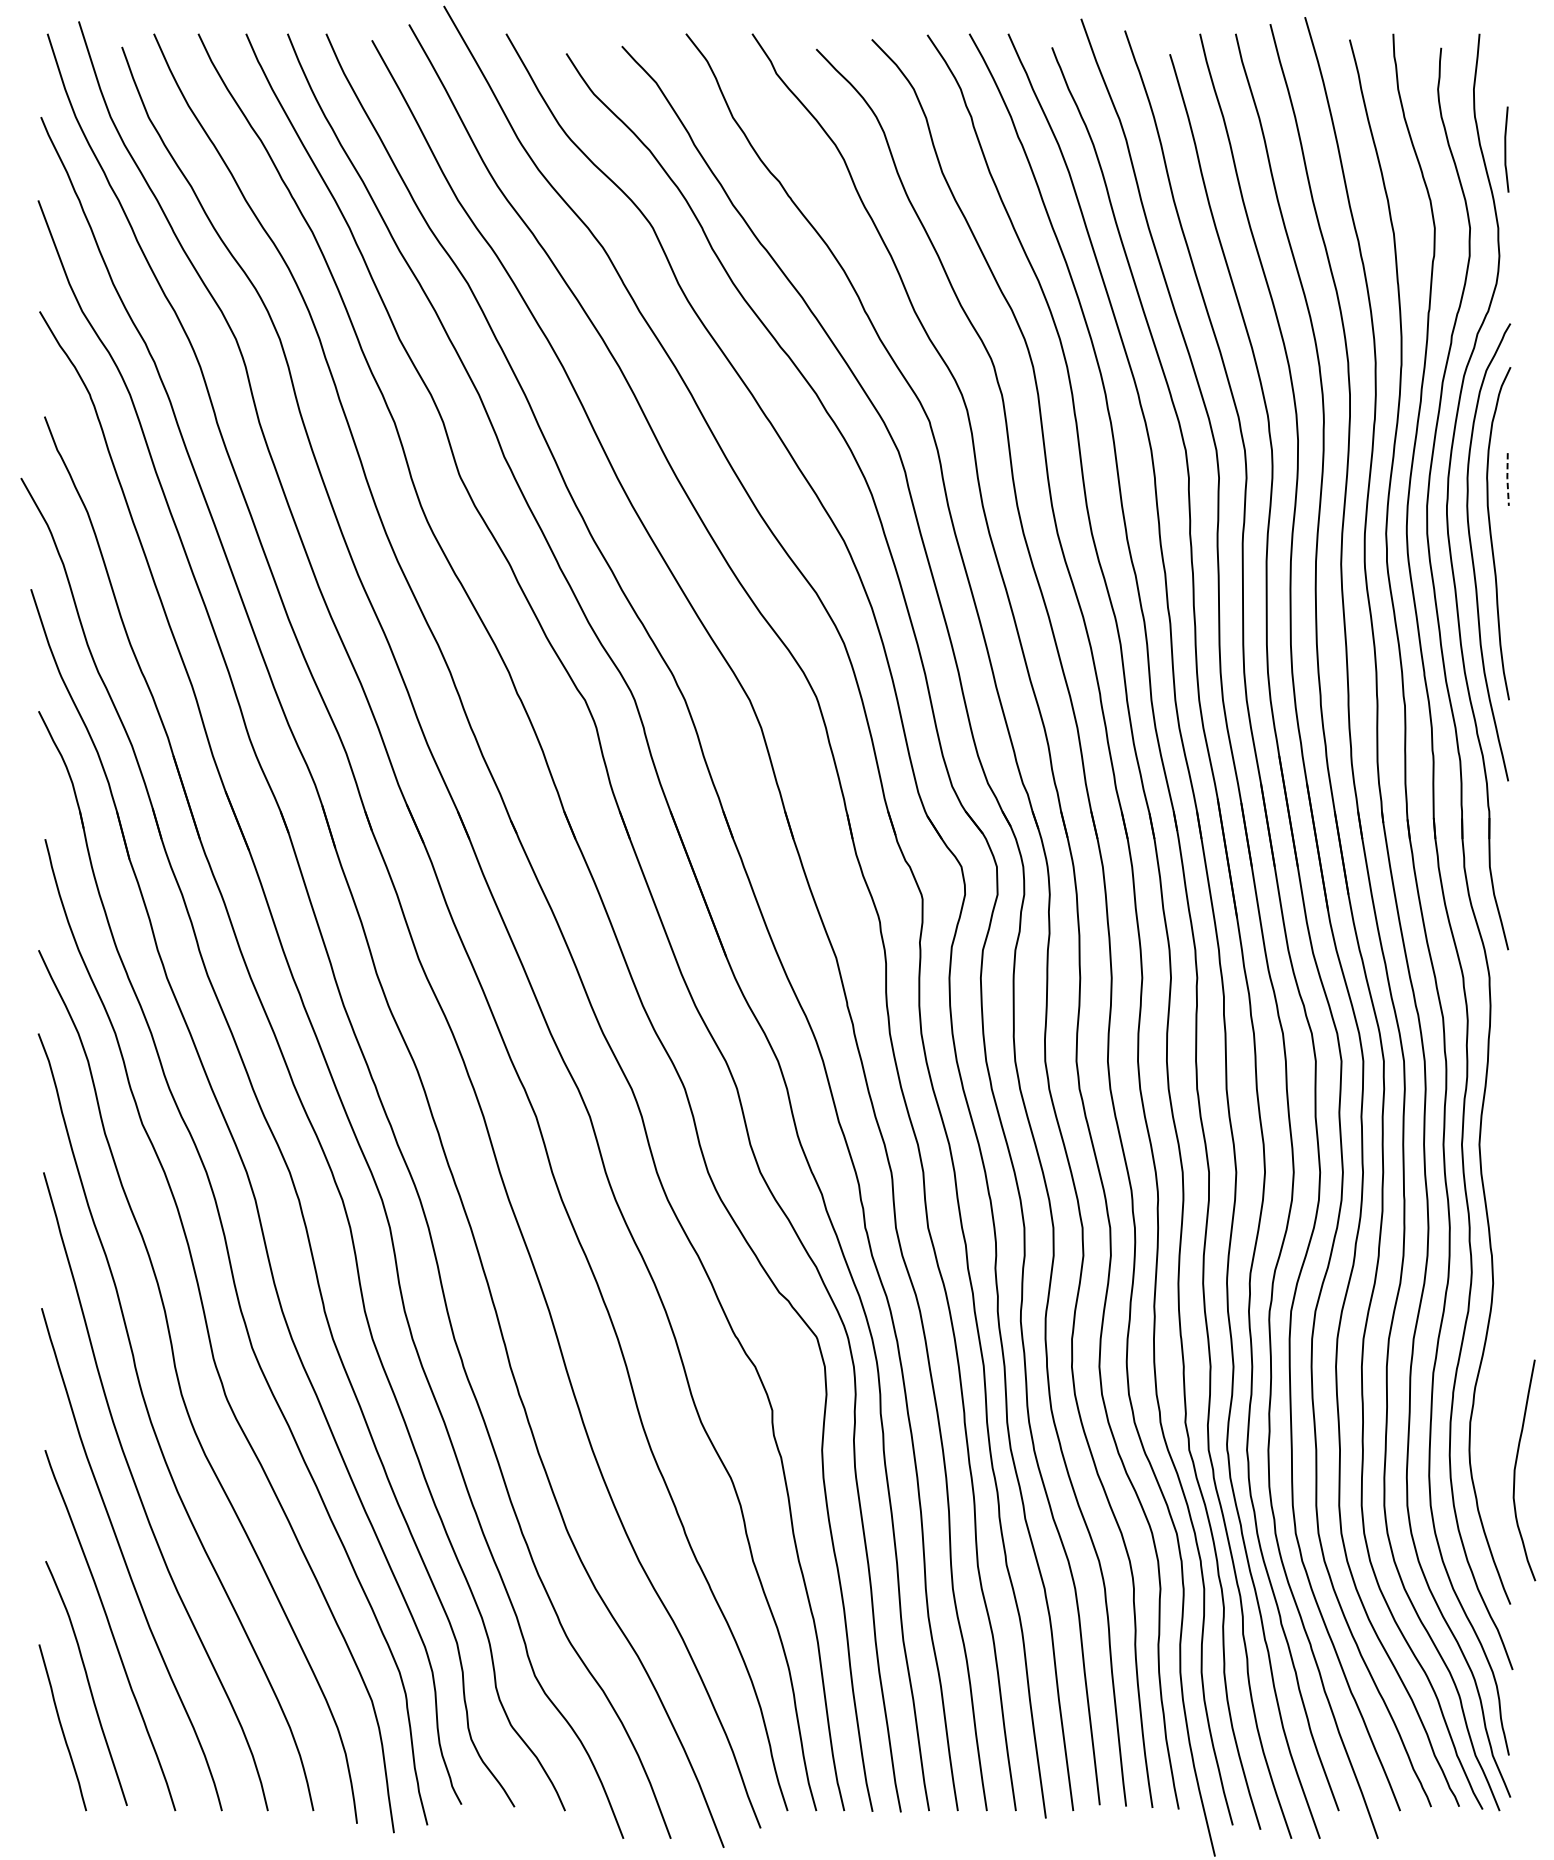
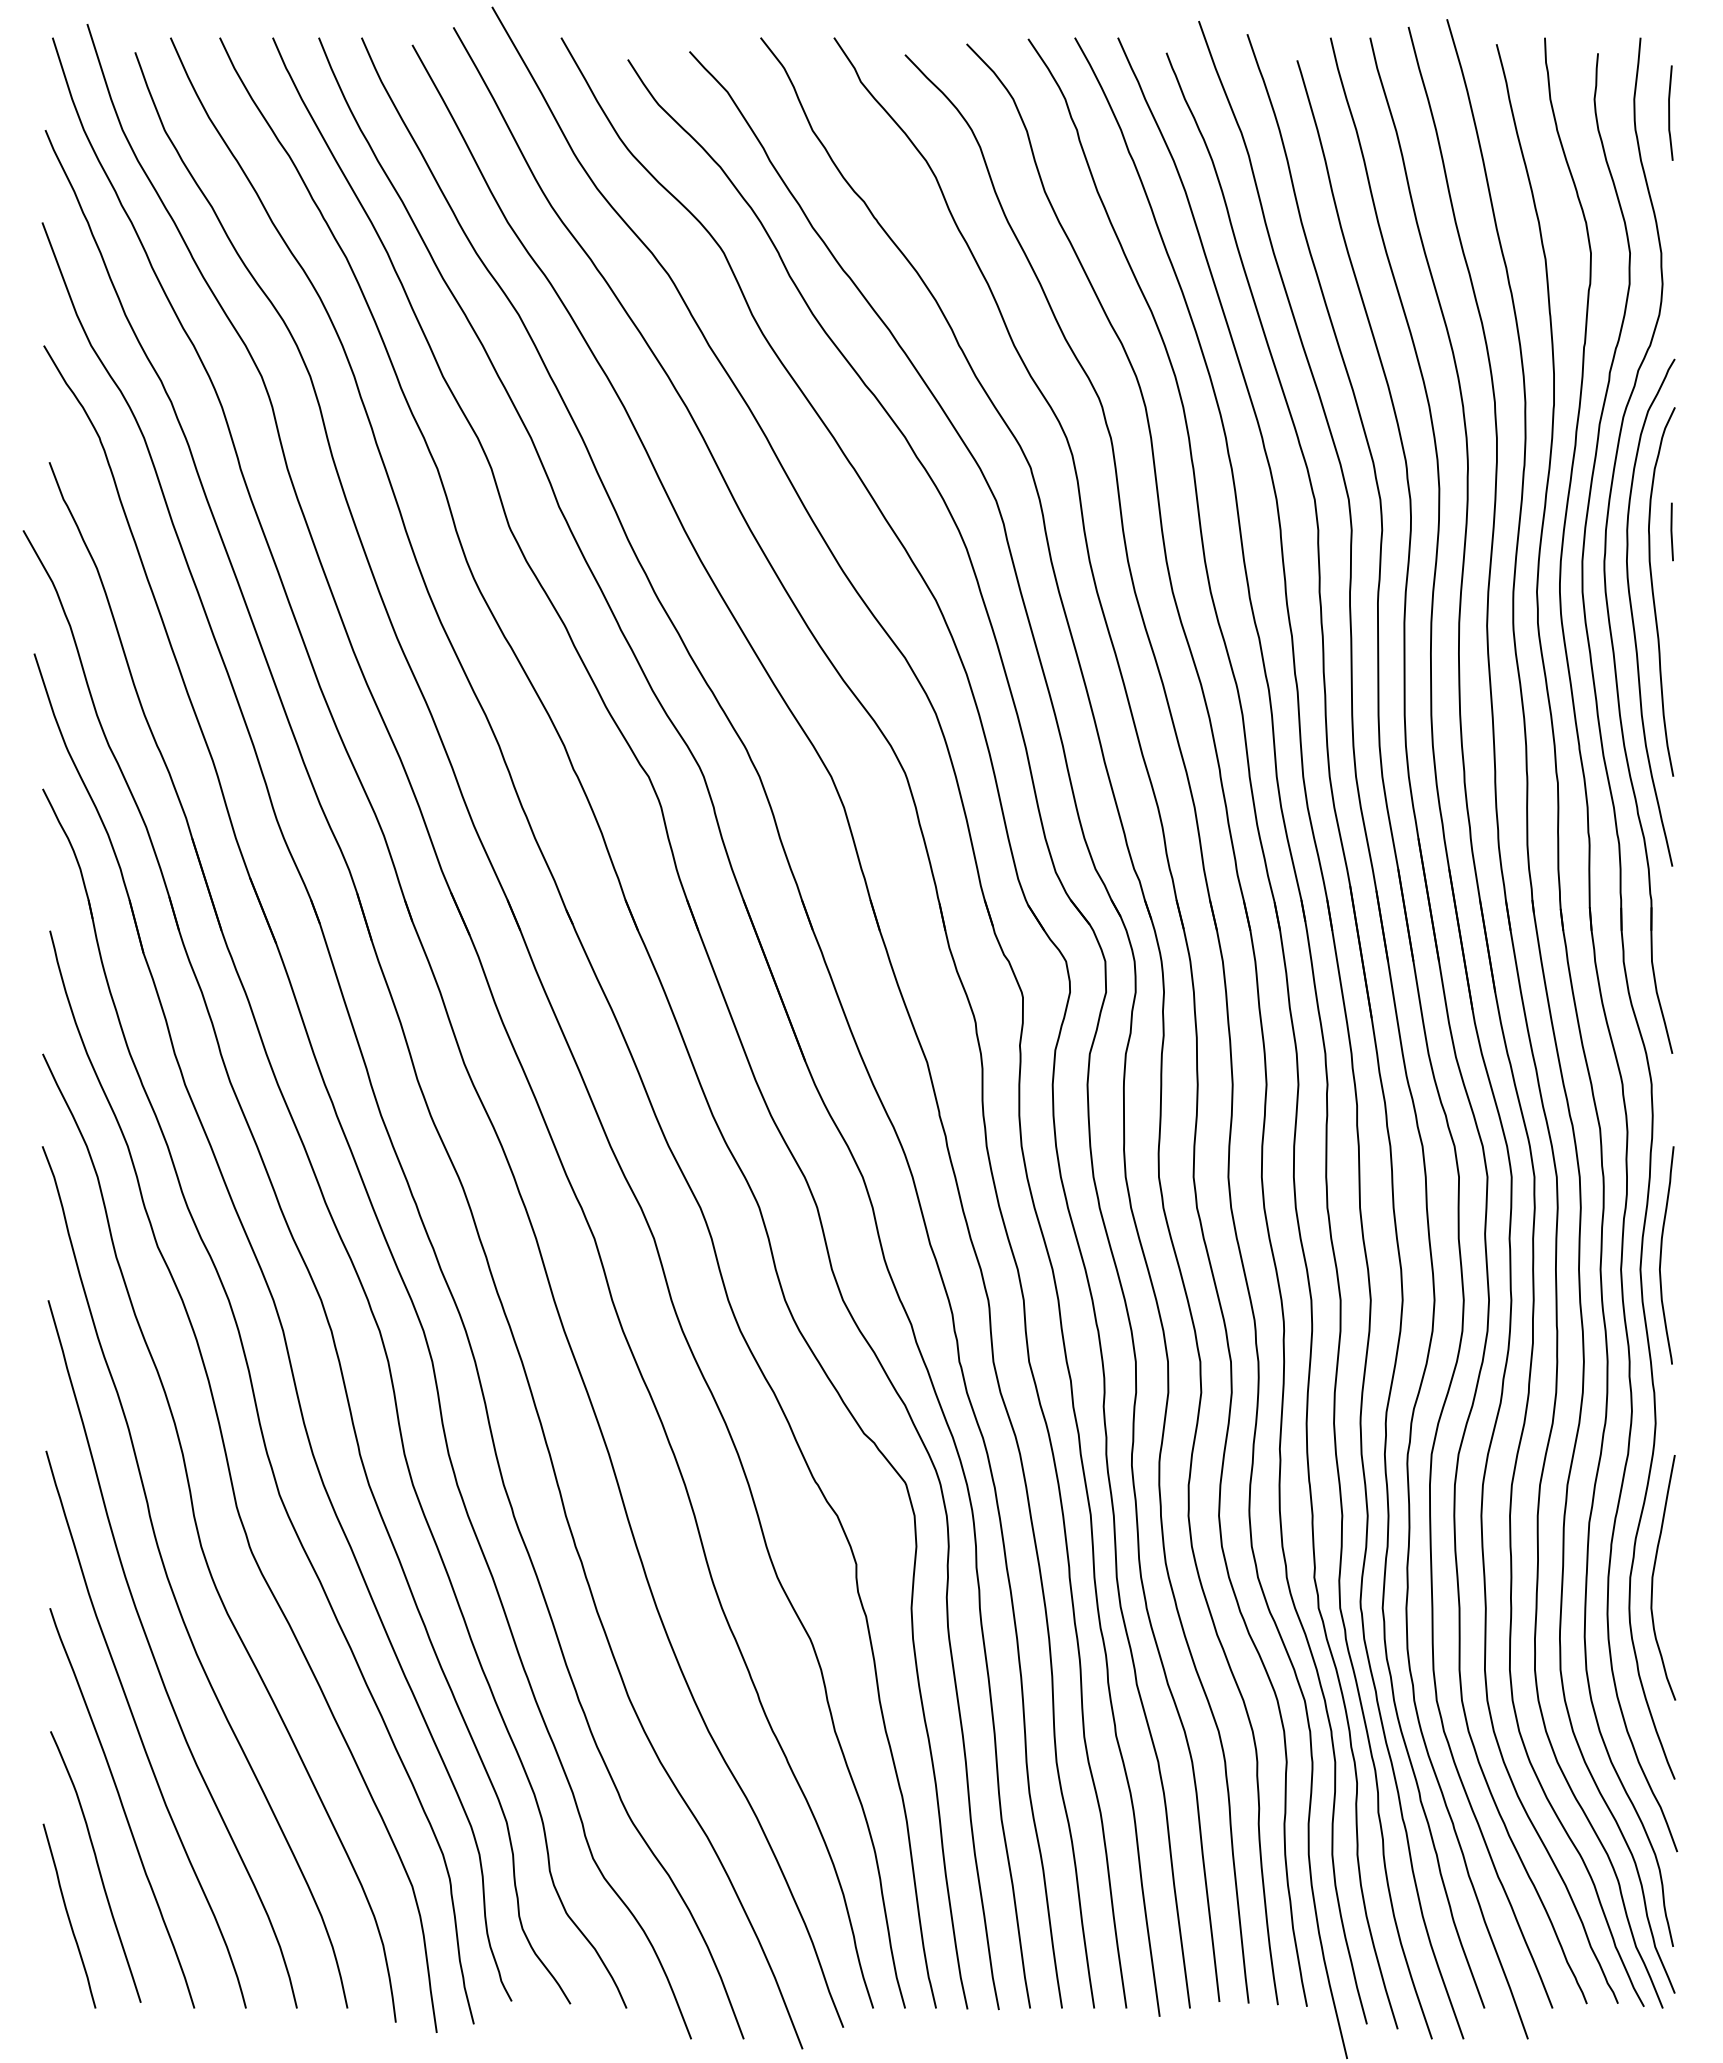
line: (1505, 149) -> (1669, 112), moved
line: (1507, 479) -> (1671, 531), dashed -> solid
curve: (1498, 1132) -> (1661, 1255), added
curve: (1515, 1470) -> (1653, 1577), moved

